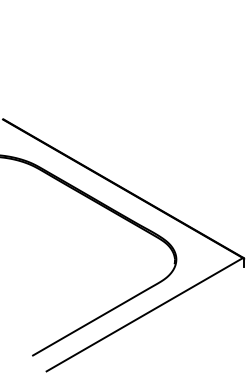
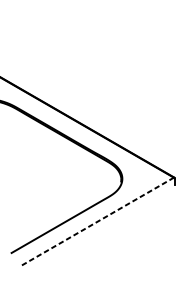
line: (145, 314) -> (98, 221), solid -> dashed

